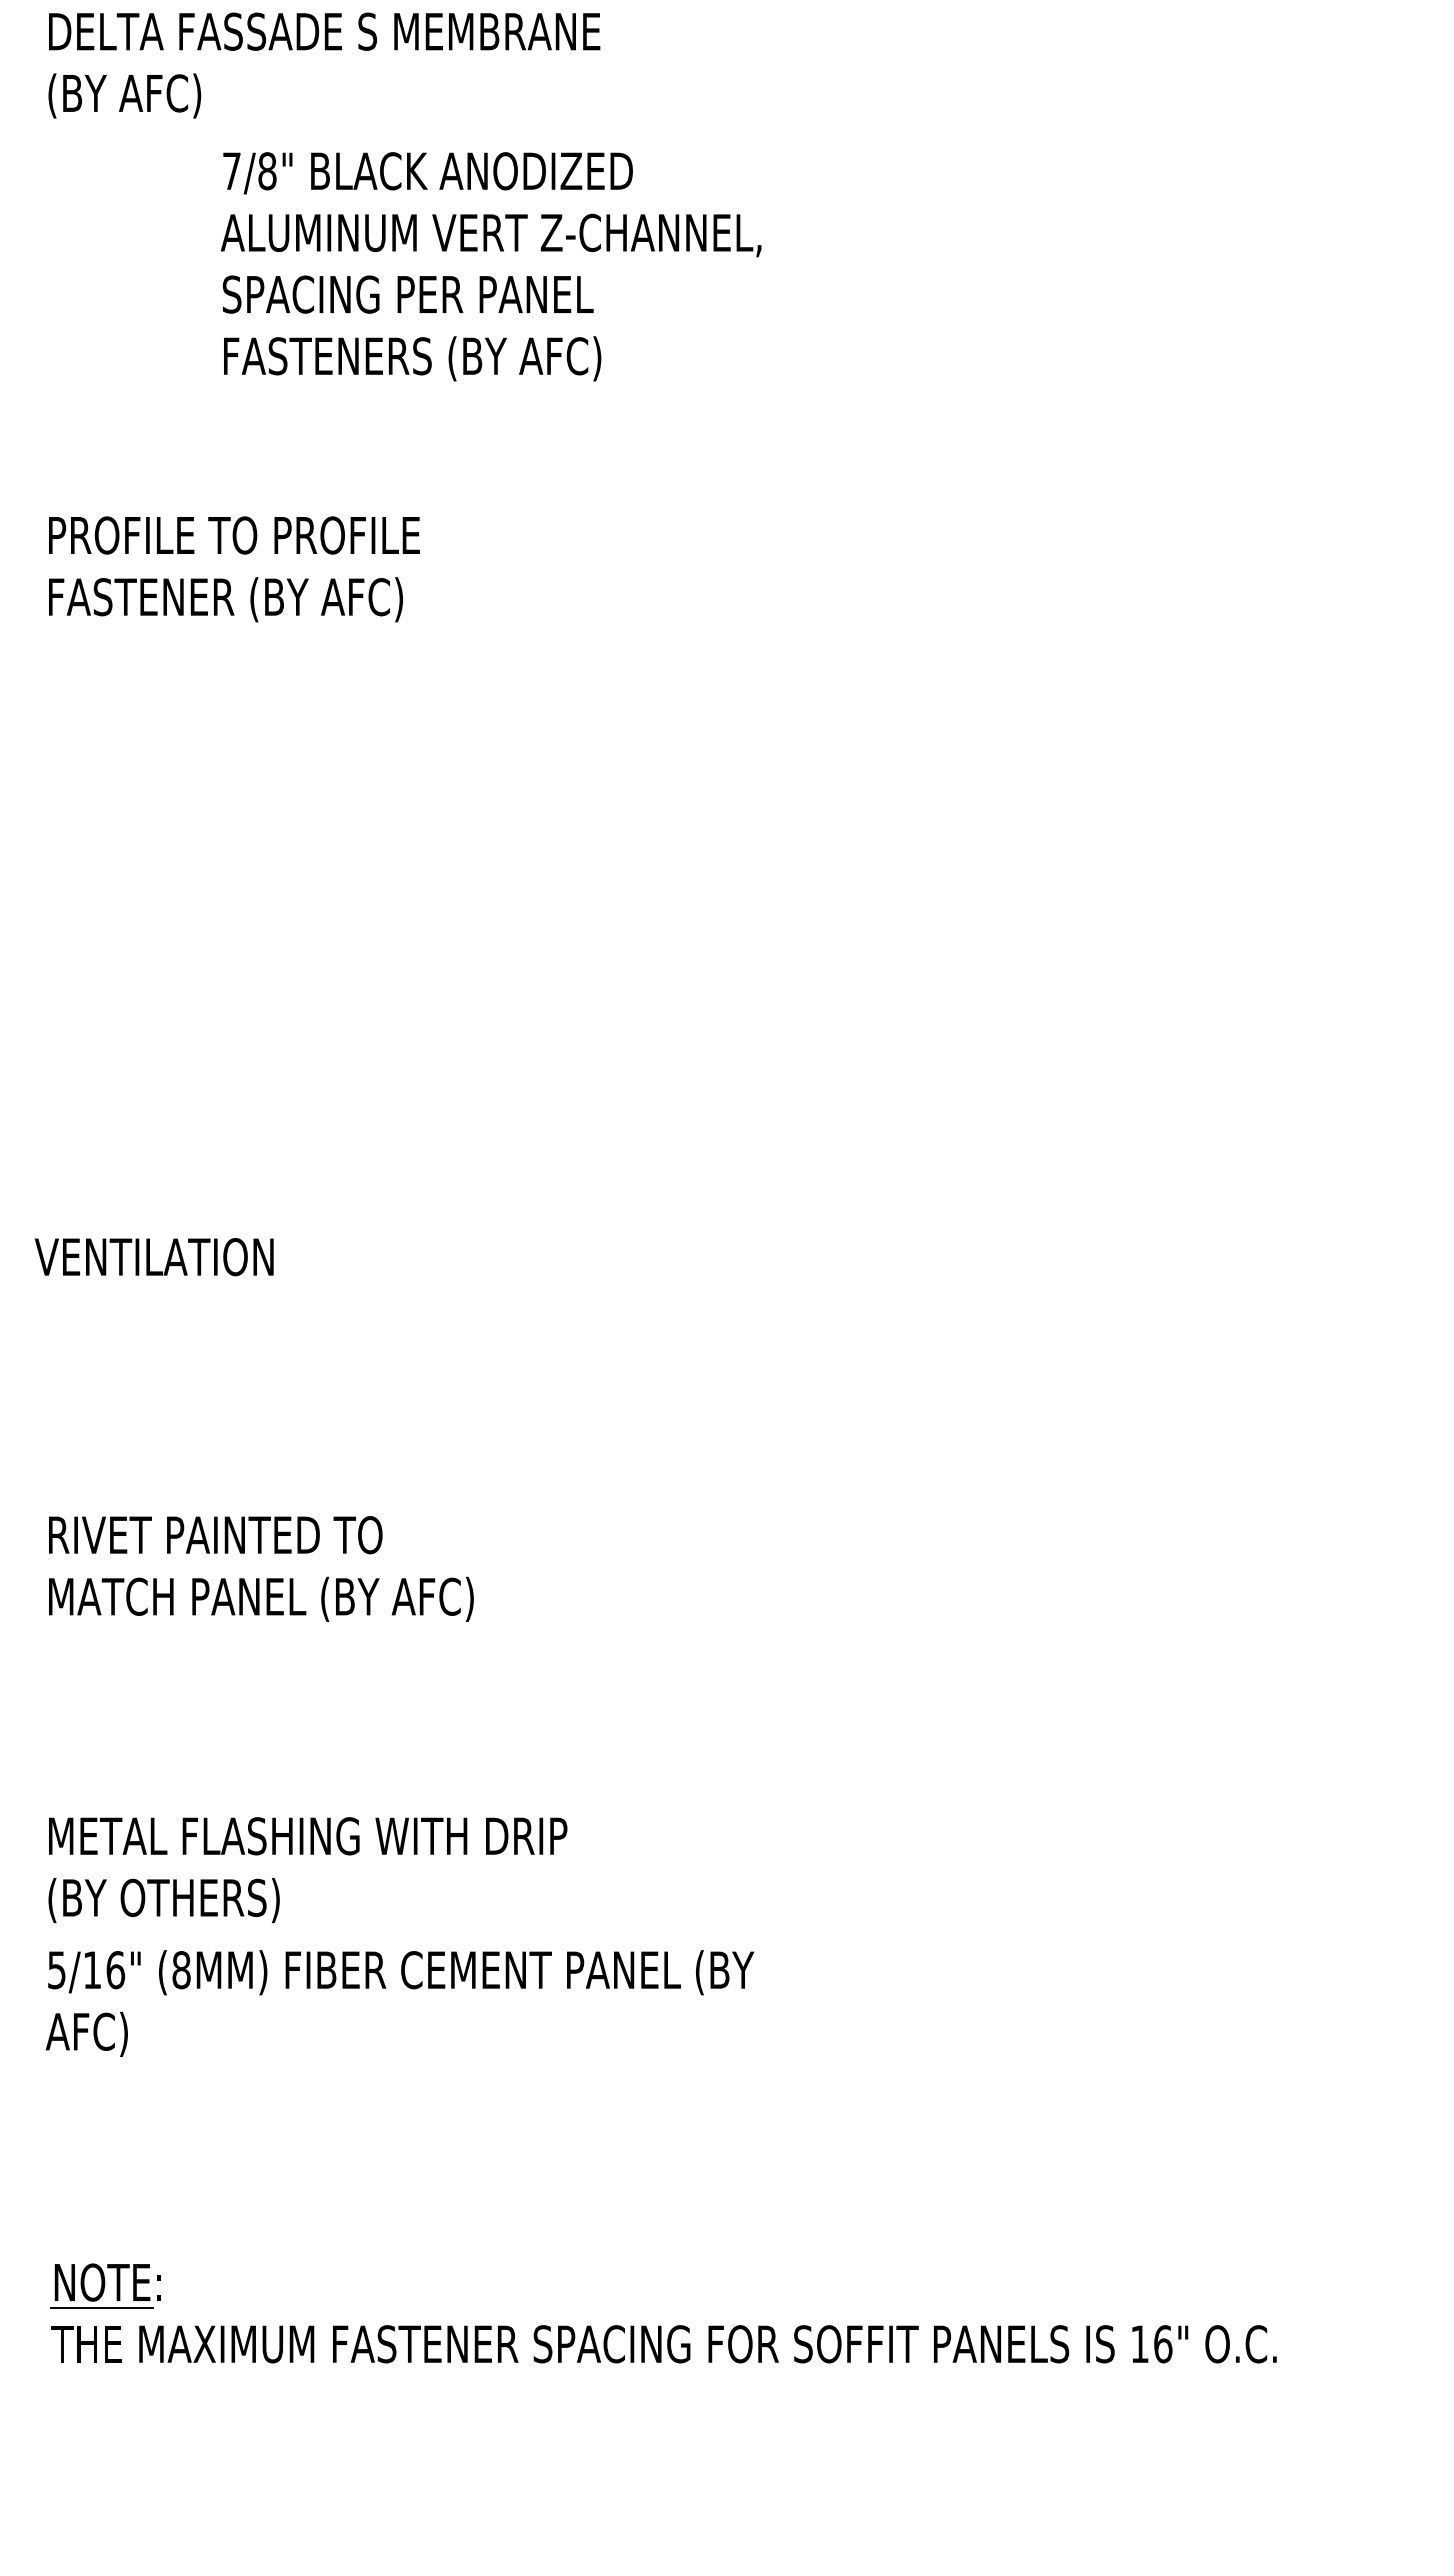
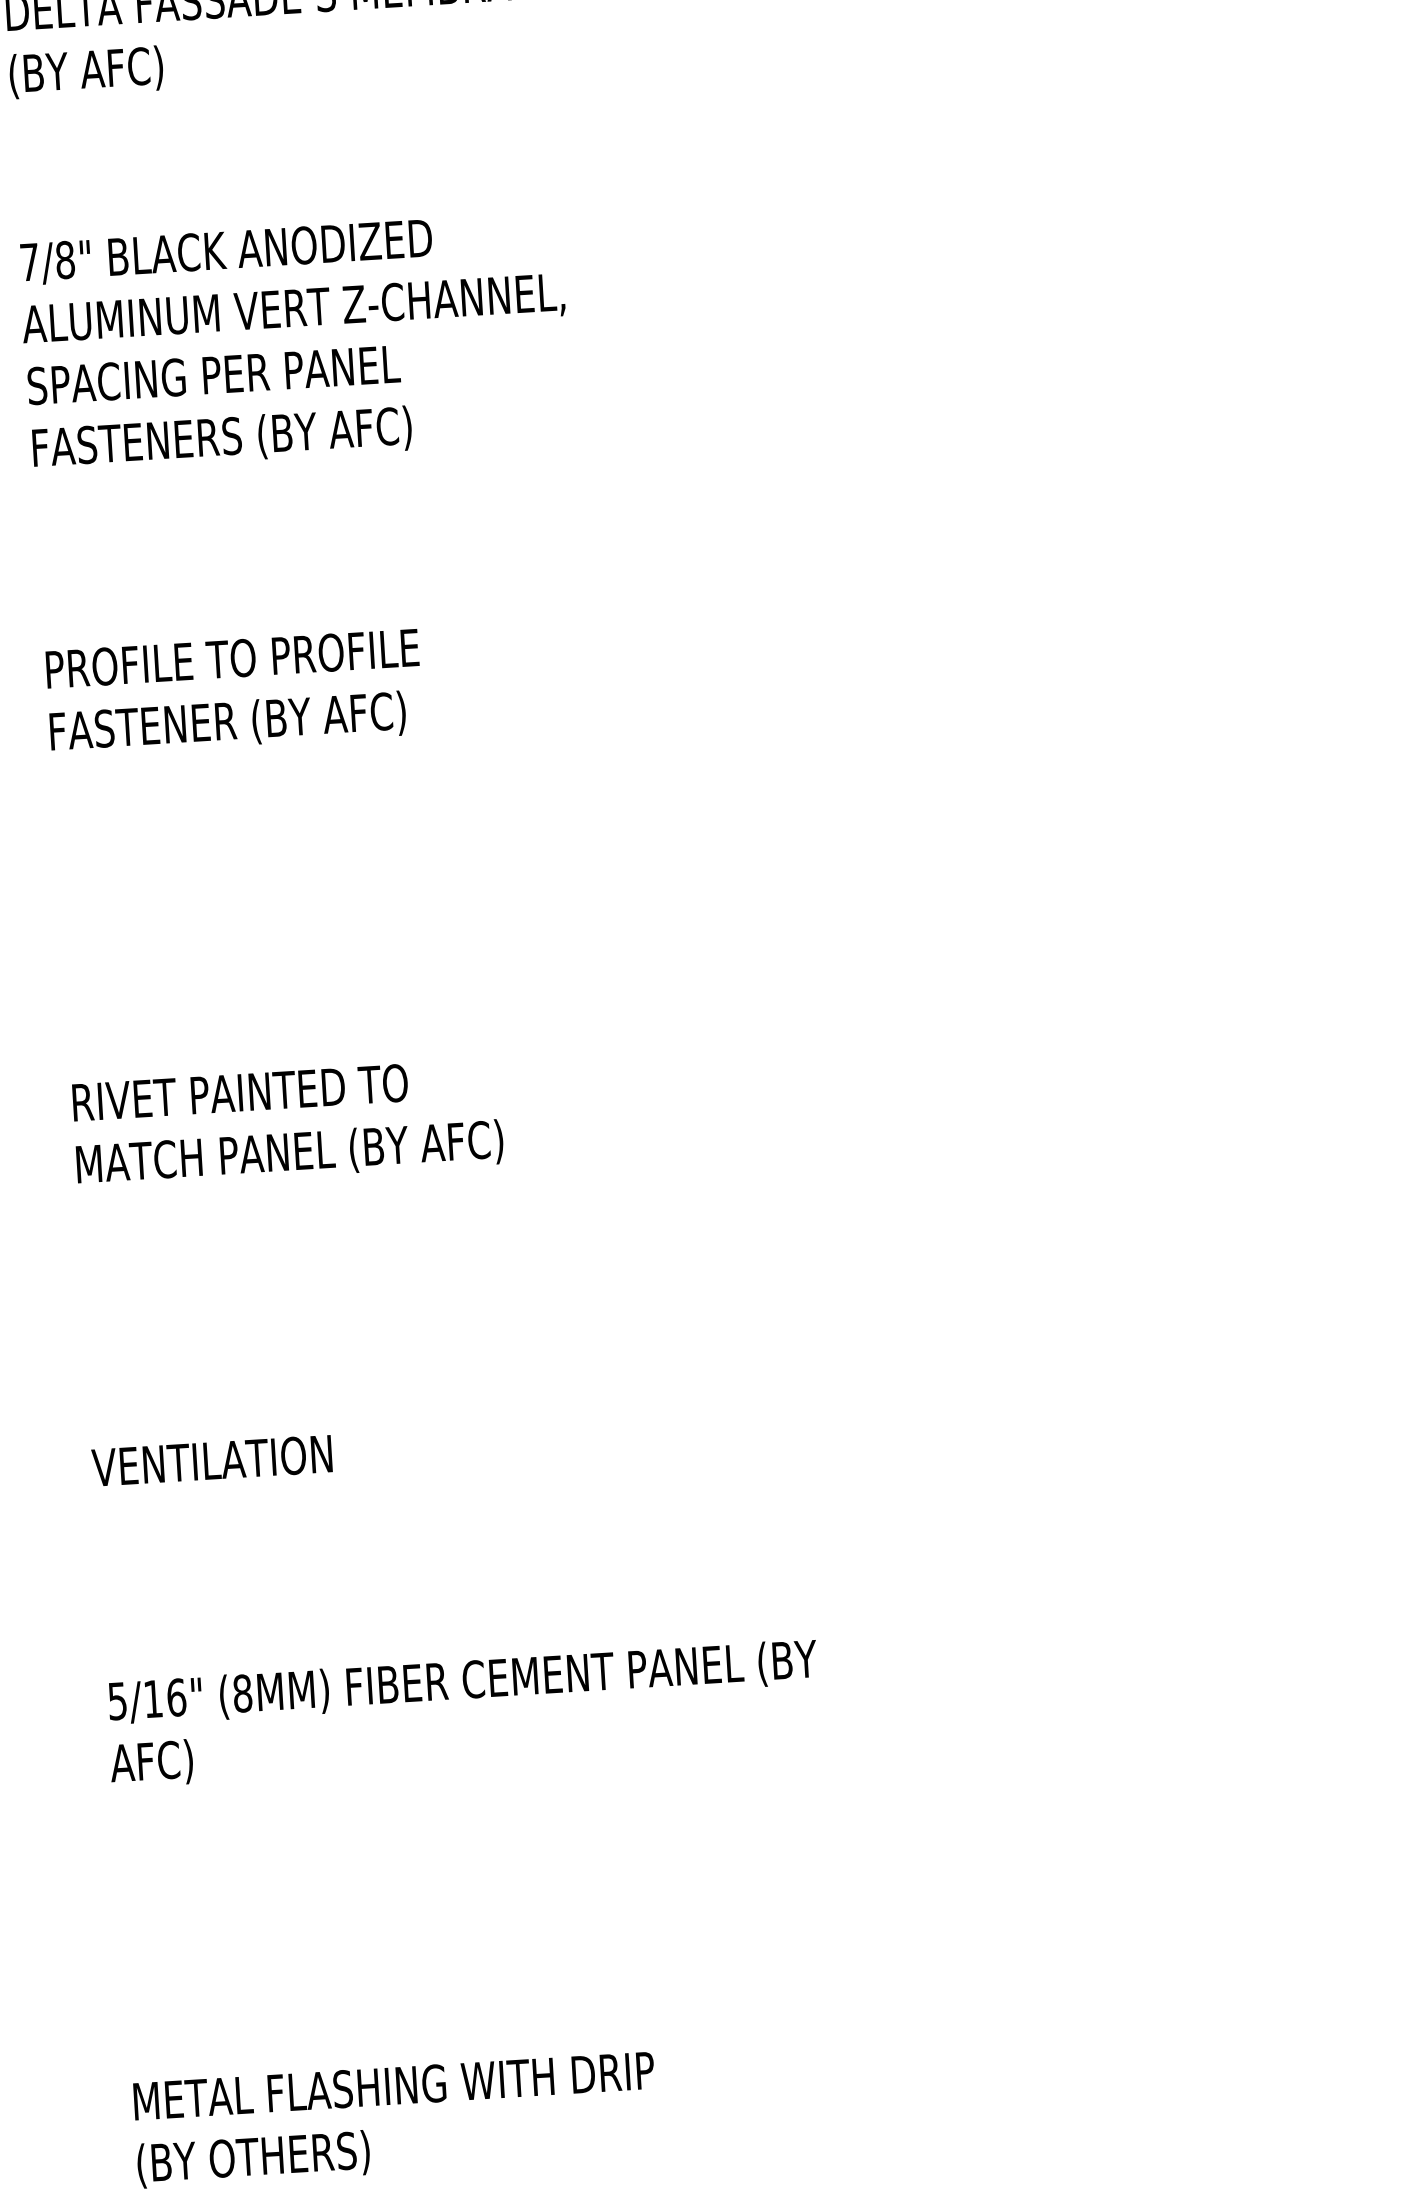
text: (490, 266) -> (294, 341), moved
text: (234, 569) -> (234, 692), moved
text: (154, 1257) -> (212, 1461), moved
text: (261, 1568) -> (288, 1123), moved
text: (307, 1870) -> (395, 2120), moved
text: (400, 2003) -> (464, 1713), moved

